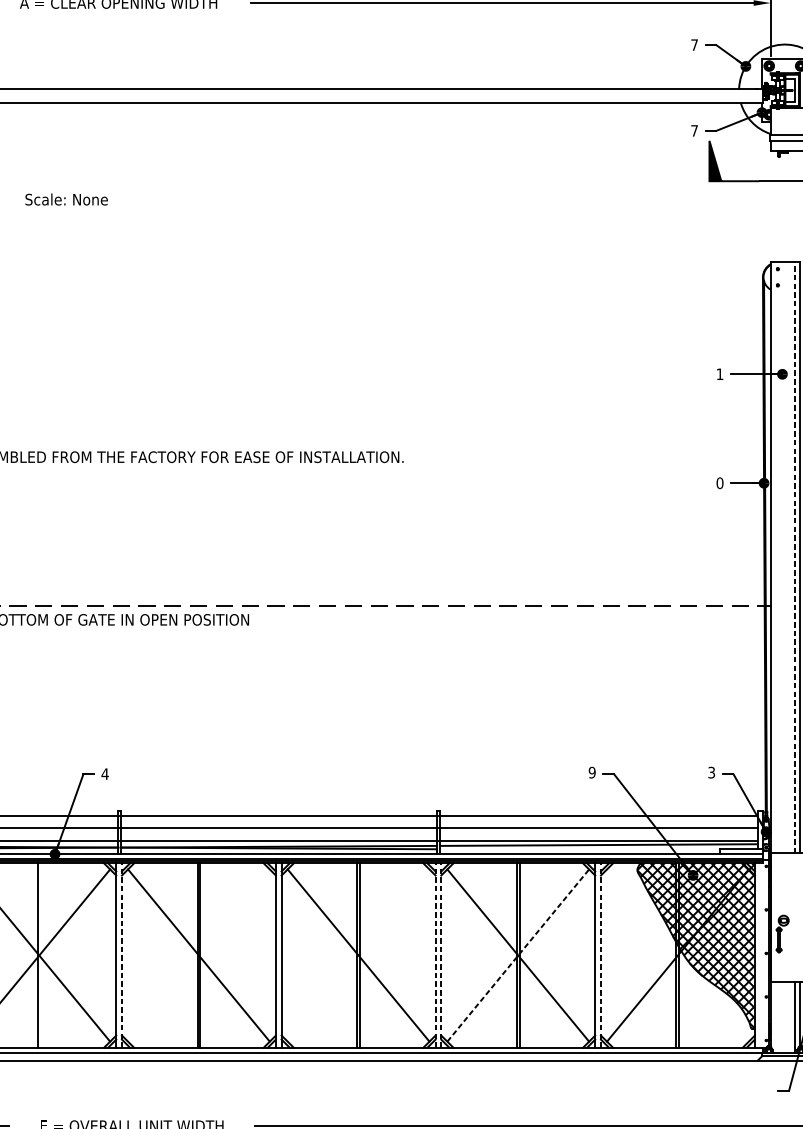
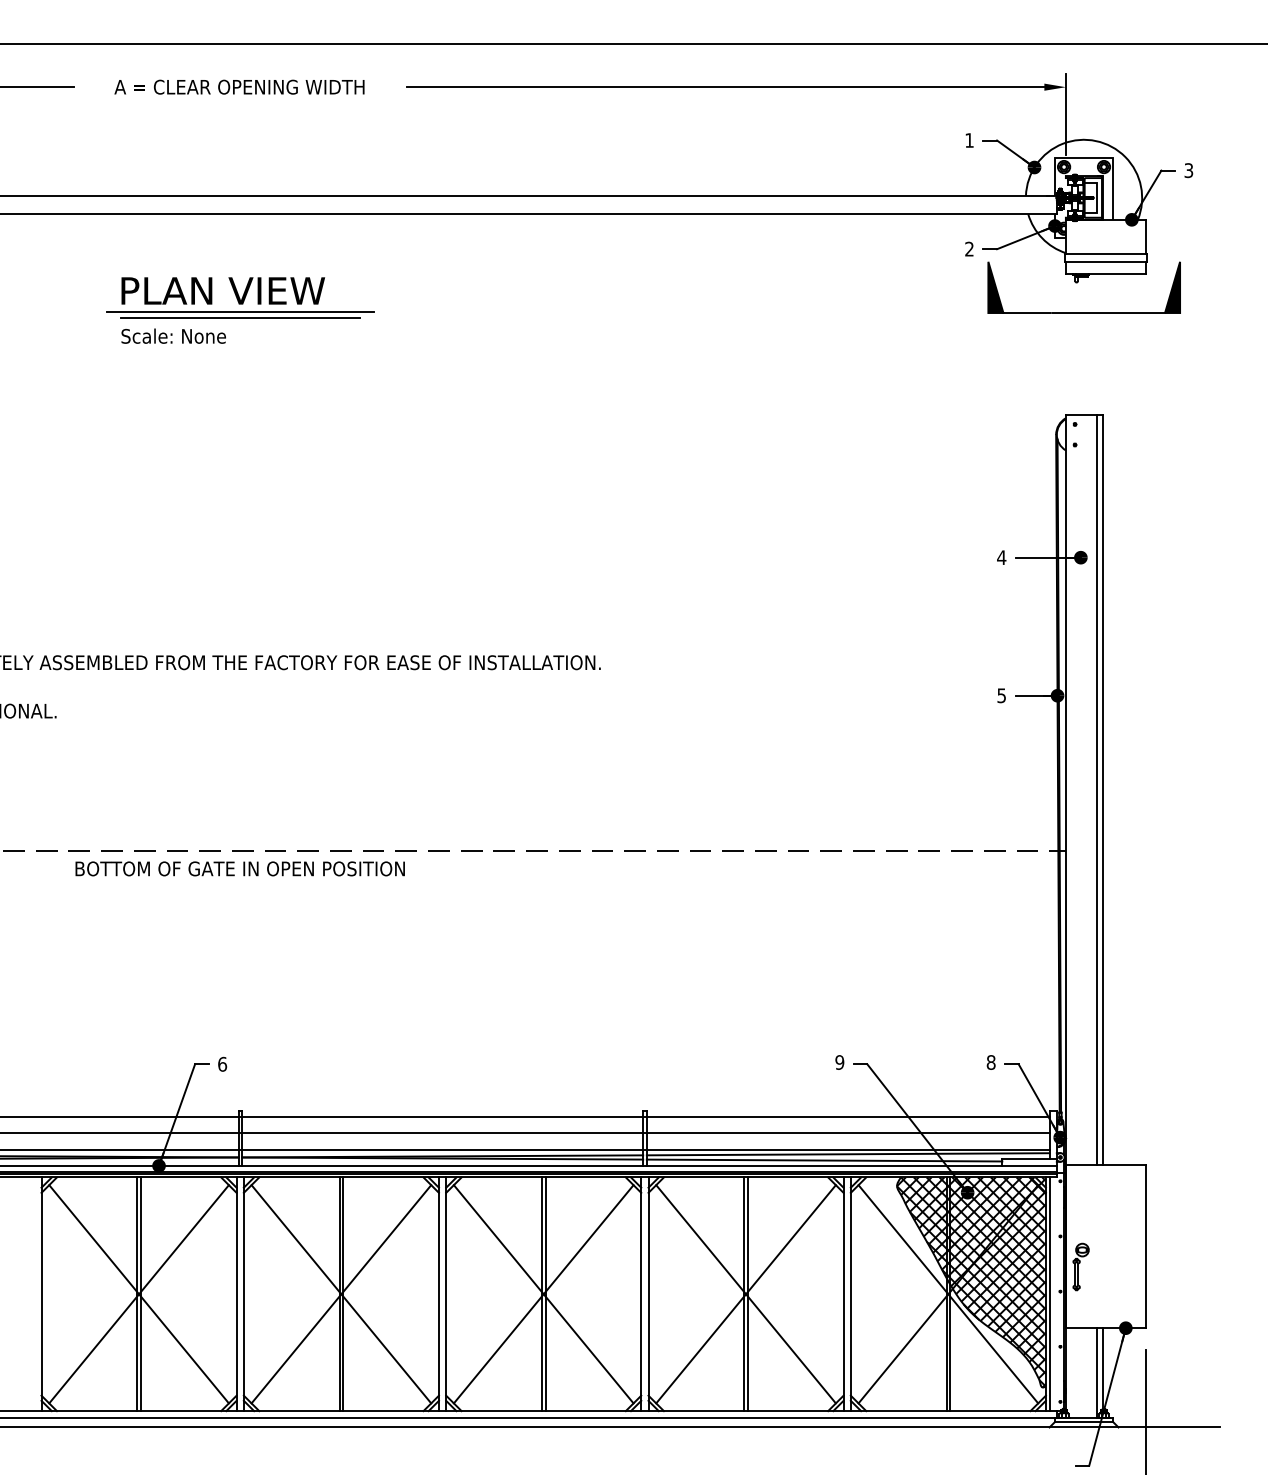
text: (694, 45) -> (969, 140), 7 -> 1
text: (694, 130) -> (969, 248), 7 -> 2
part: (119, 168) -> (240, 297), added
text: (719, 374) -> (1001, 557), 1 -> 4
text: (719, 483) -> (1001, 695), 0 -> 5
line: (794, 558) -> (1096, 790), dashed -> solid
text: (711, 772) -> (990, 1062), 3 -> 8
text: (105, 773) -> (222, 1063), 4 -> 6
line: (580, 849) -> (824, 1160), added
line: (518, 954) -> (746, 1293), dashed -> solid
line: (40, 955) -> (140, 1294), added
line: (121, 955) -> (243, 1294), dashed -> solid
line: (199, 955) -> (341, 1294), added
line: (358, 955) -> (543, 1294), added
line: (435, 955) -> (641, 1294), dashed -> solid
line: (441, 955) -> (648, 1294), dashed -> solid
line: (600, 955) -> (850, 1294), dashed -> solid
line: (678, 955) -> (948, 1294), added
line: (757, 955) -> (1049, 1294), added

